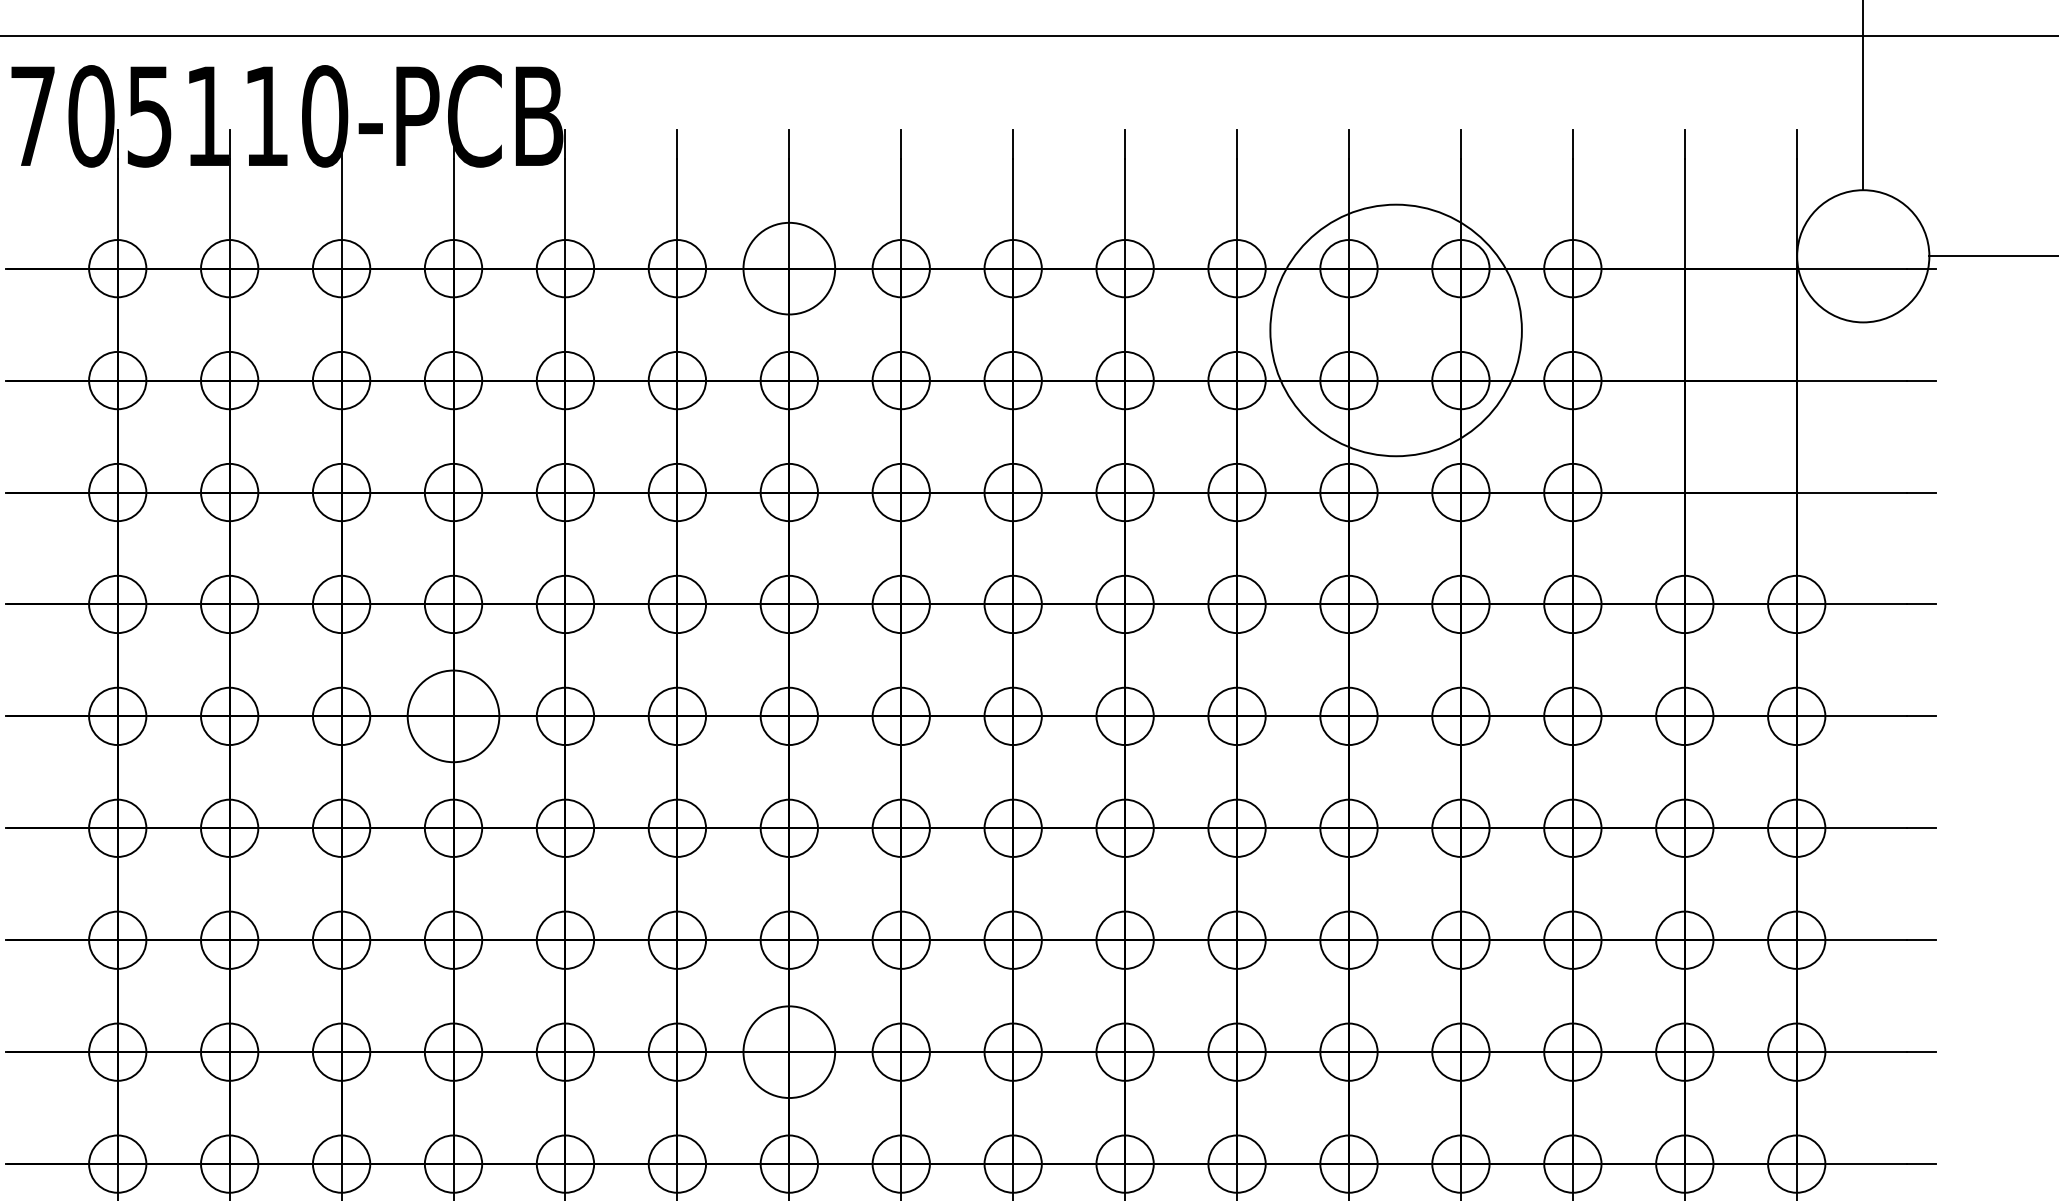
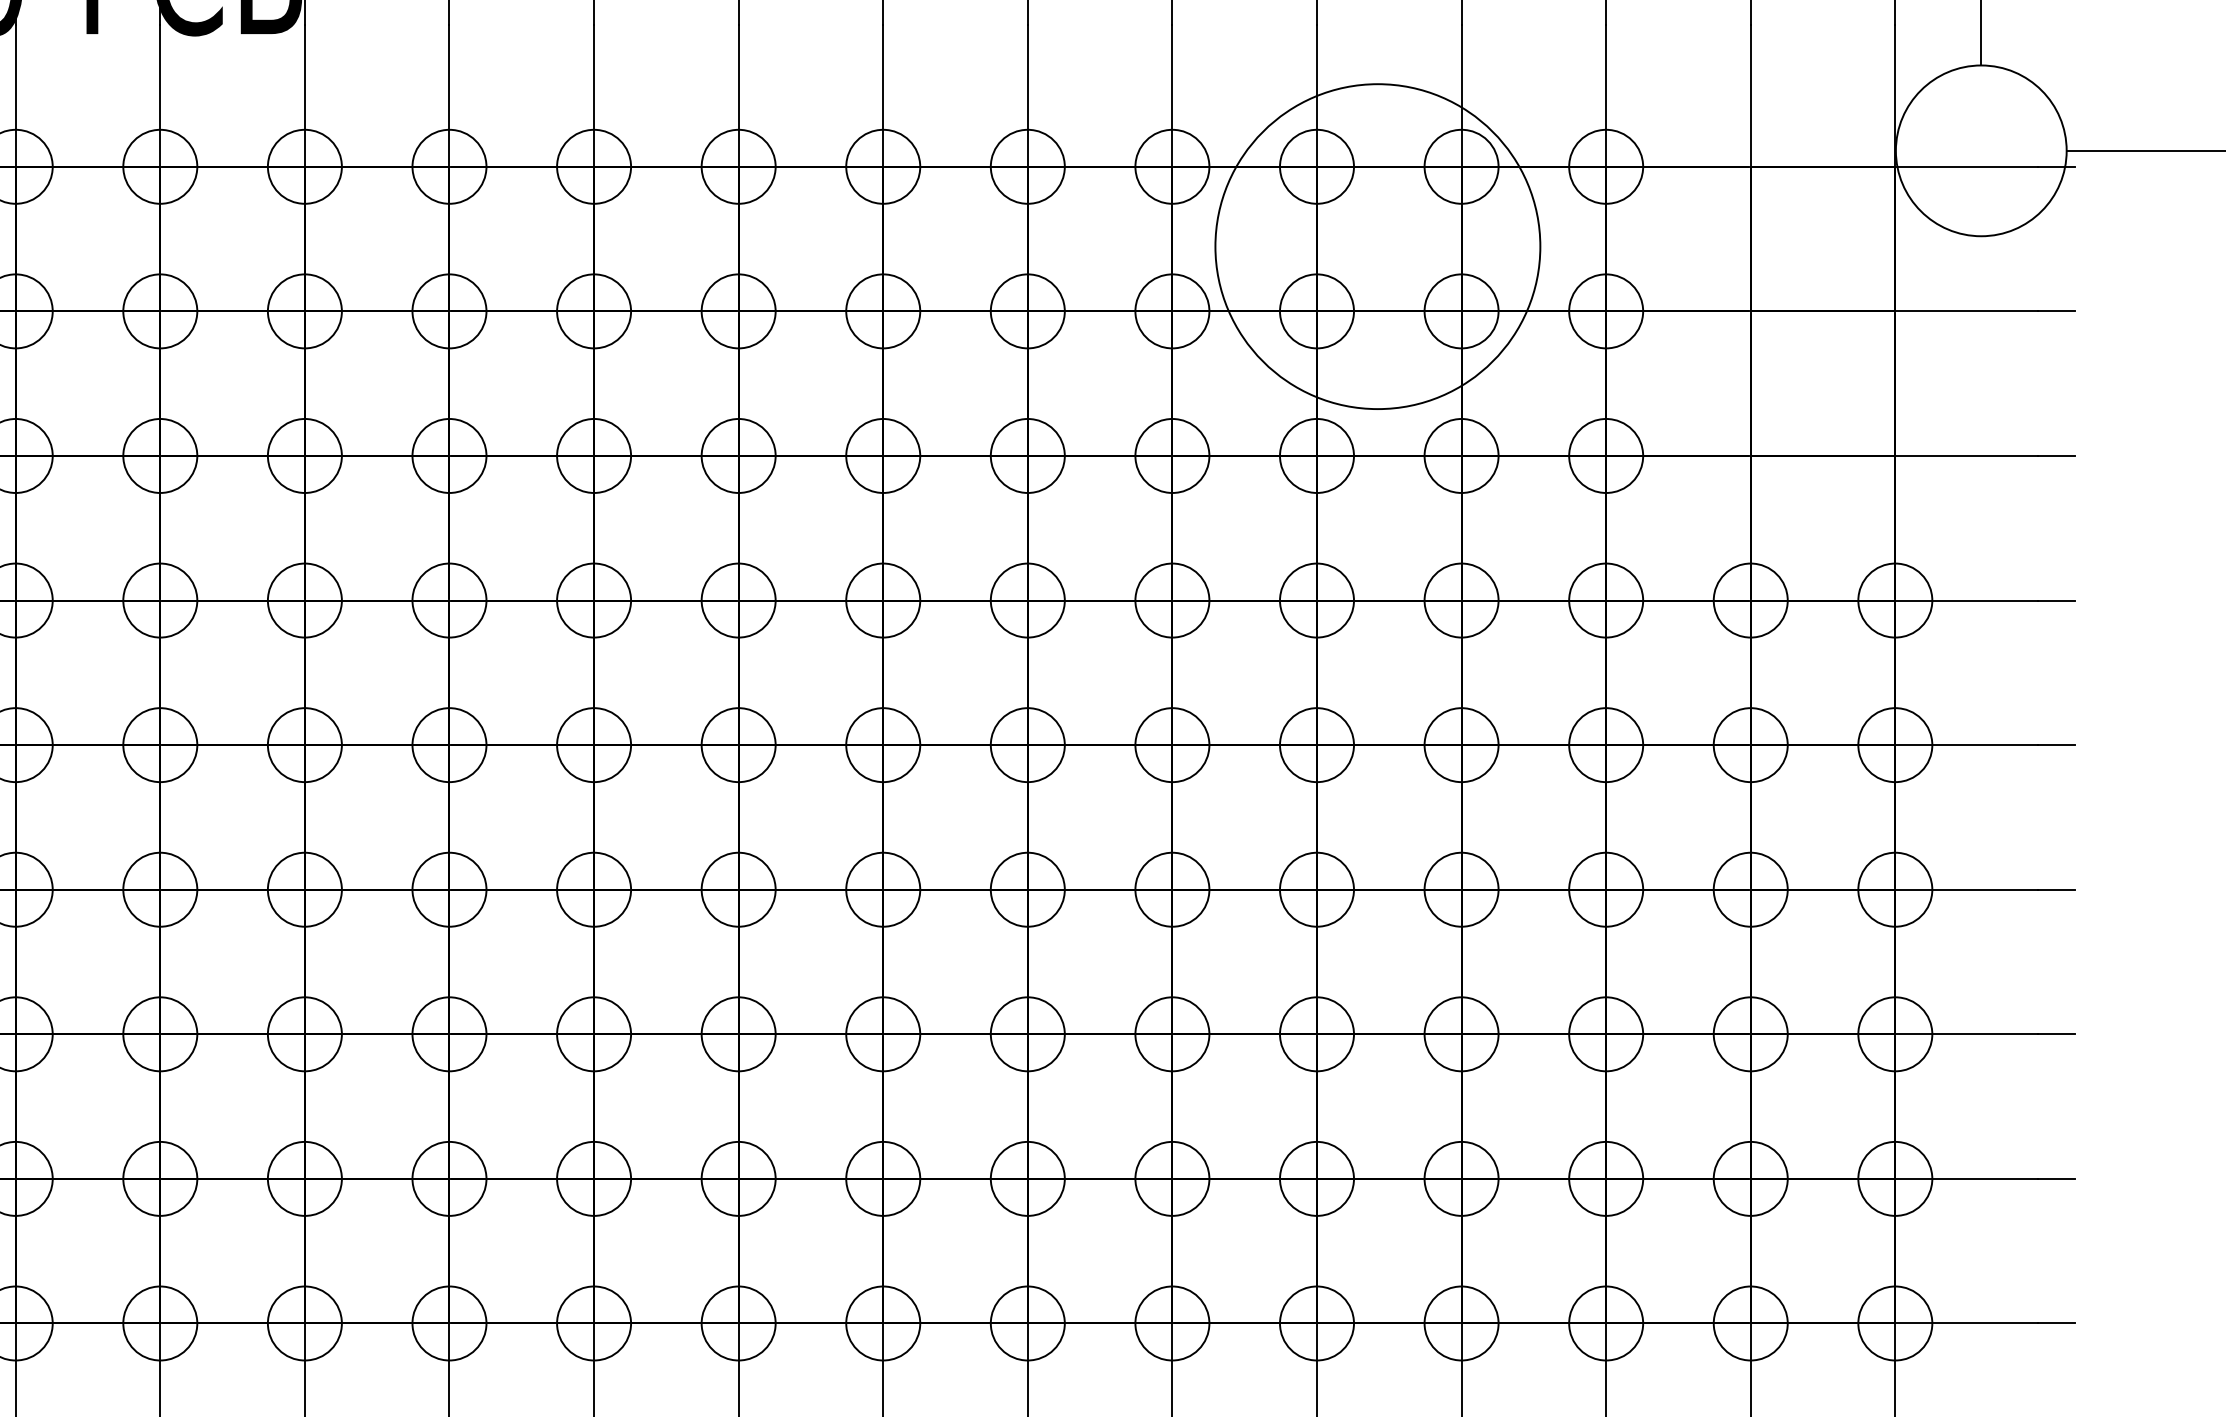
circle: (788, 268) -> (593, 166), size x0.62
circle: (453, 716) -> (160, 745), size x0.62
circle: (788, 1051) -> (593, 1178), size x0.62

